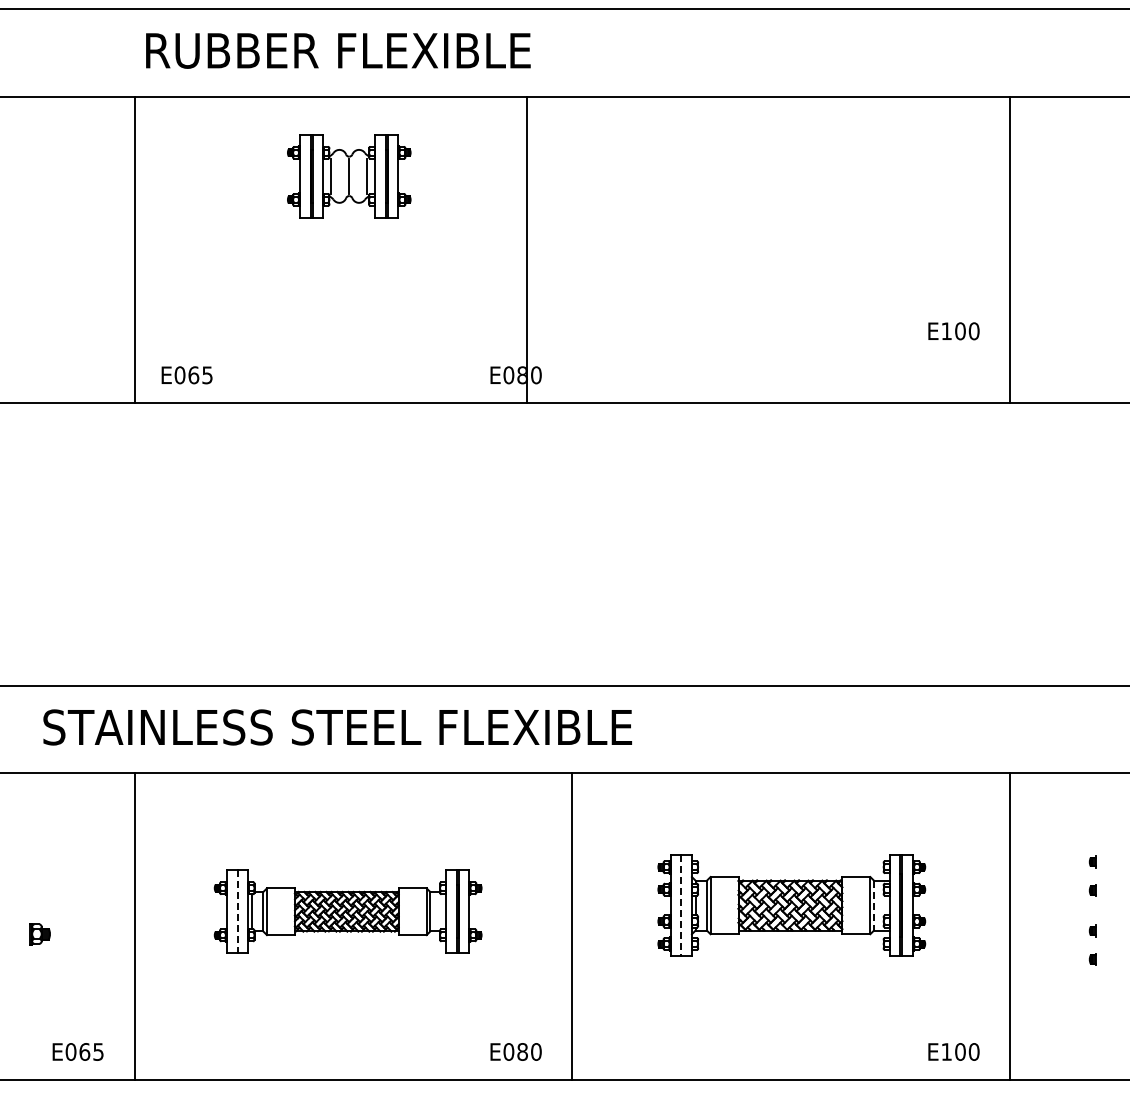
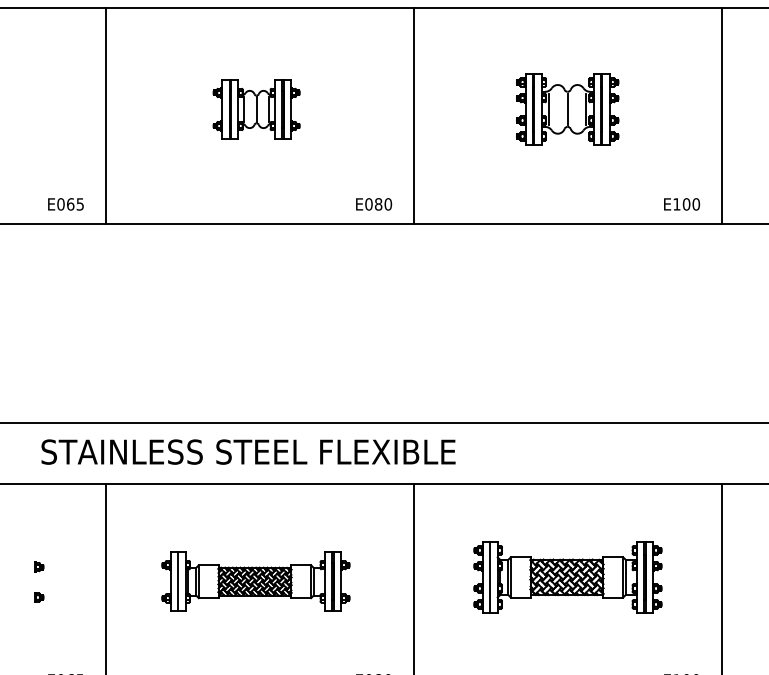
part: (349, 176) -> (256, 109), moved
part: (791, 239) -> (567, 108), added
line: (527, 249) -> (413, 115), moved
text: (953, 331) -> (681, 204), moved
text: (186, 375) -> (65, 204), moved
part: (40, 890) -> (39, 566), added
line: (874, 905) -> (626, 577), dashed -> solid
line: (681, 906) -> (490, 578), dashed -> solid
line: (237, 911) -> (178, 581), dashed -> solid
part: (40, 934) -> (39, 597), size x0.62

